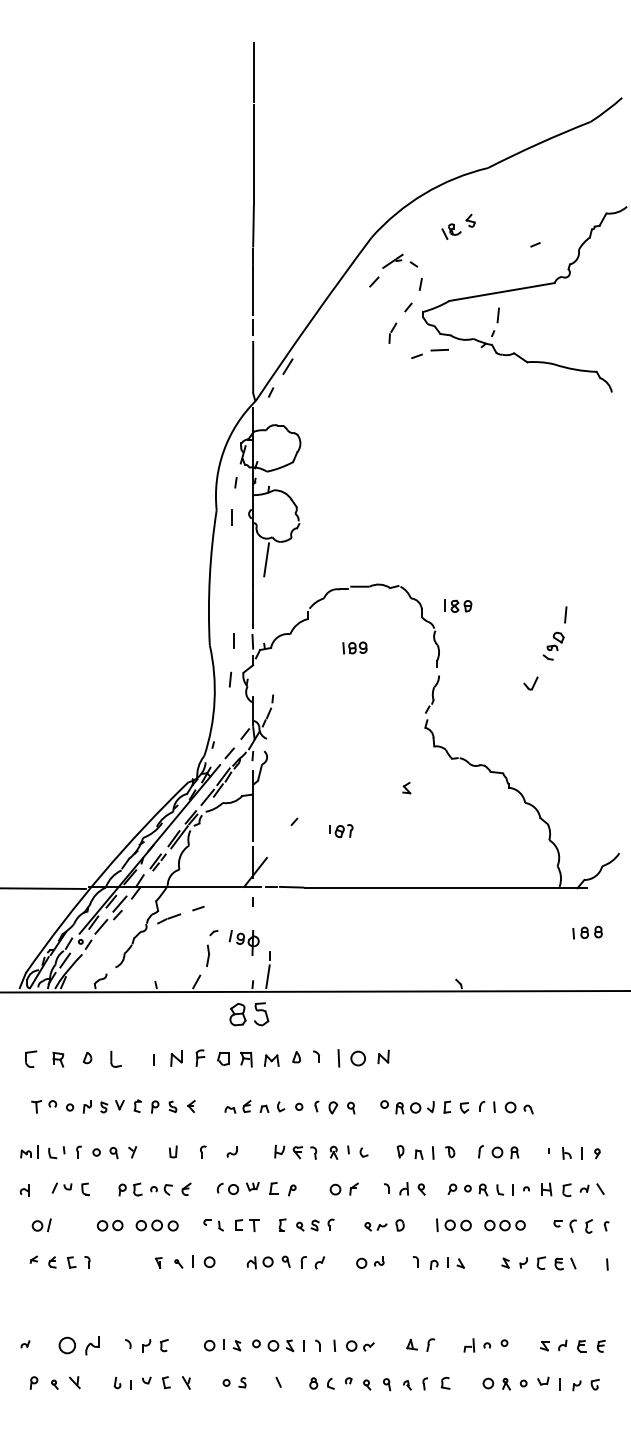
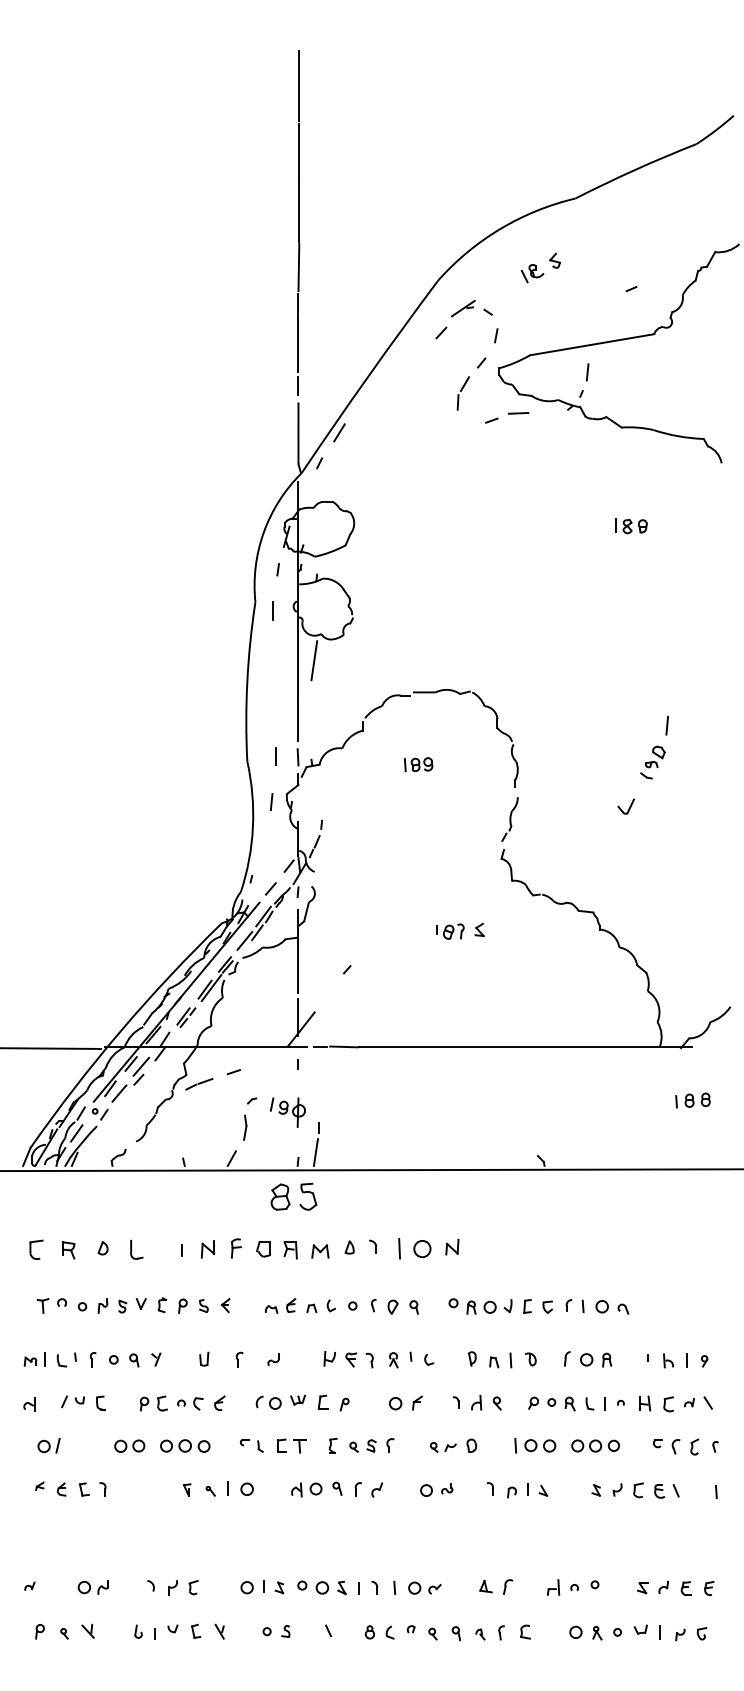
part: (392, 333) -> (462, 393), size x1.43
part: (458, 606) -> (631, 526), moved
part: (341, 830) -> (450, 931), moved
part: (78, 1345) -> (92, 1587), size x0.62

